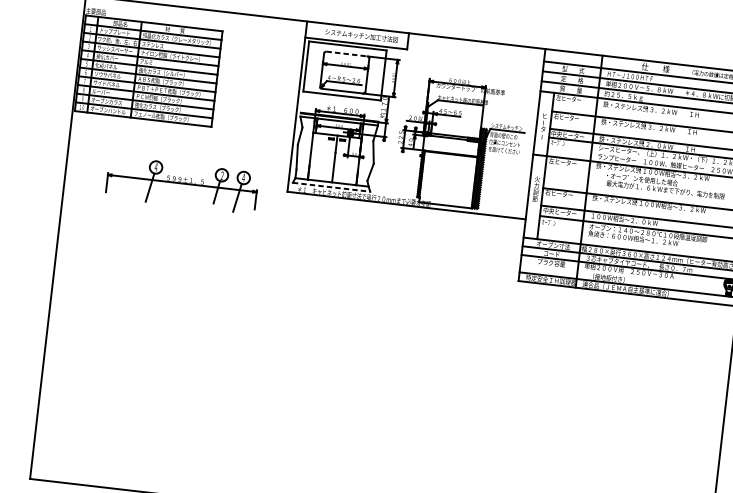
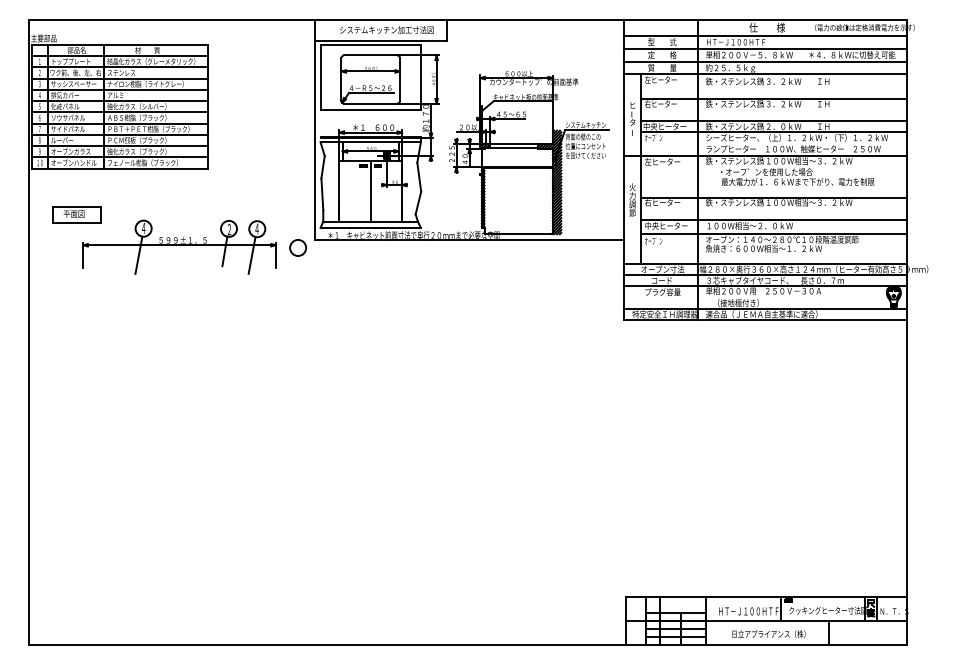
line: (346, 54) -> (370, 55), dashed -> solid
part: (105, 150) -> (76, 214), added
line: (332, 186) -> (371, 227), dashed -> solid
circle: (273, 195) -> (297, 247), added

